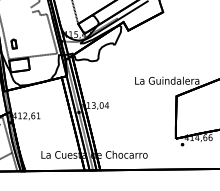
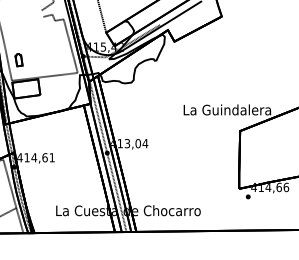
text: (25, 115) -> (34, 157), 412,61 -> 414,61

